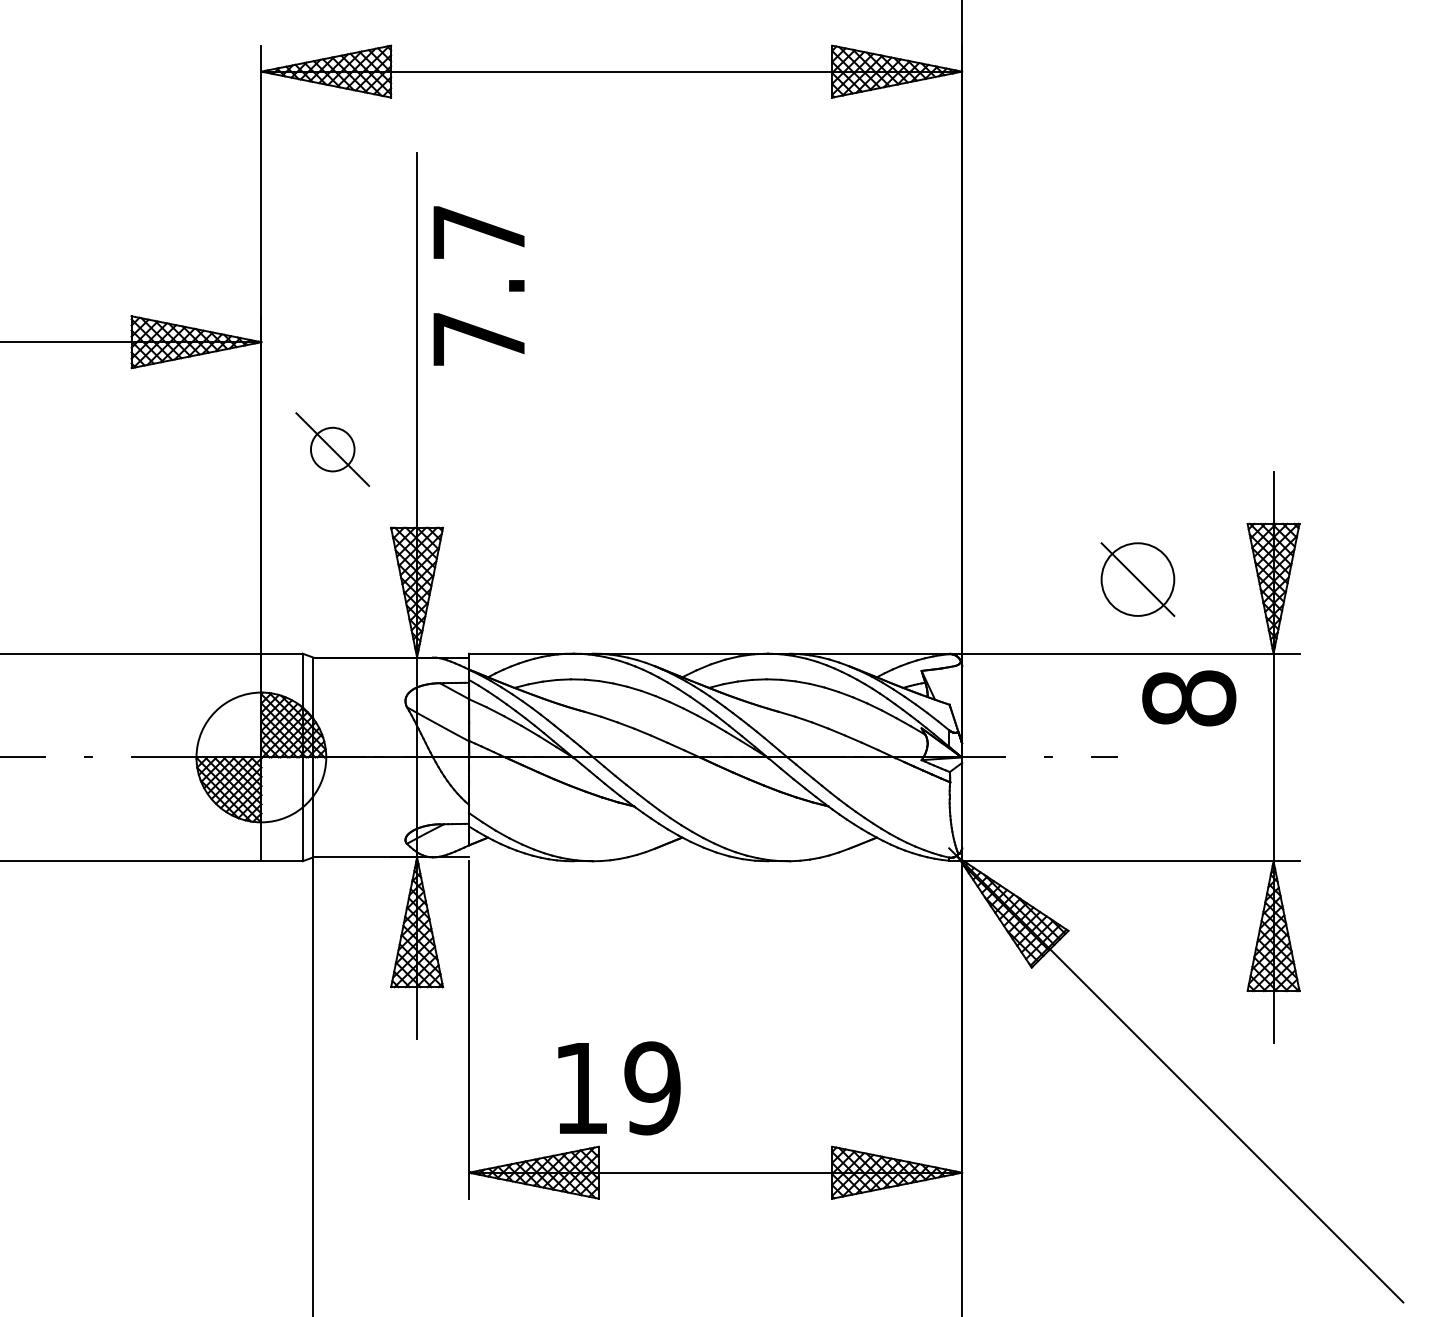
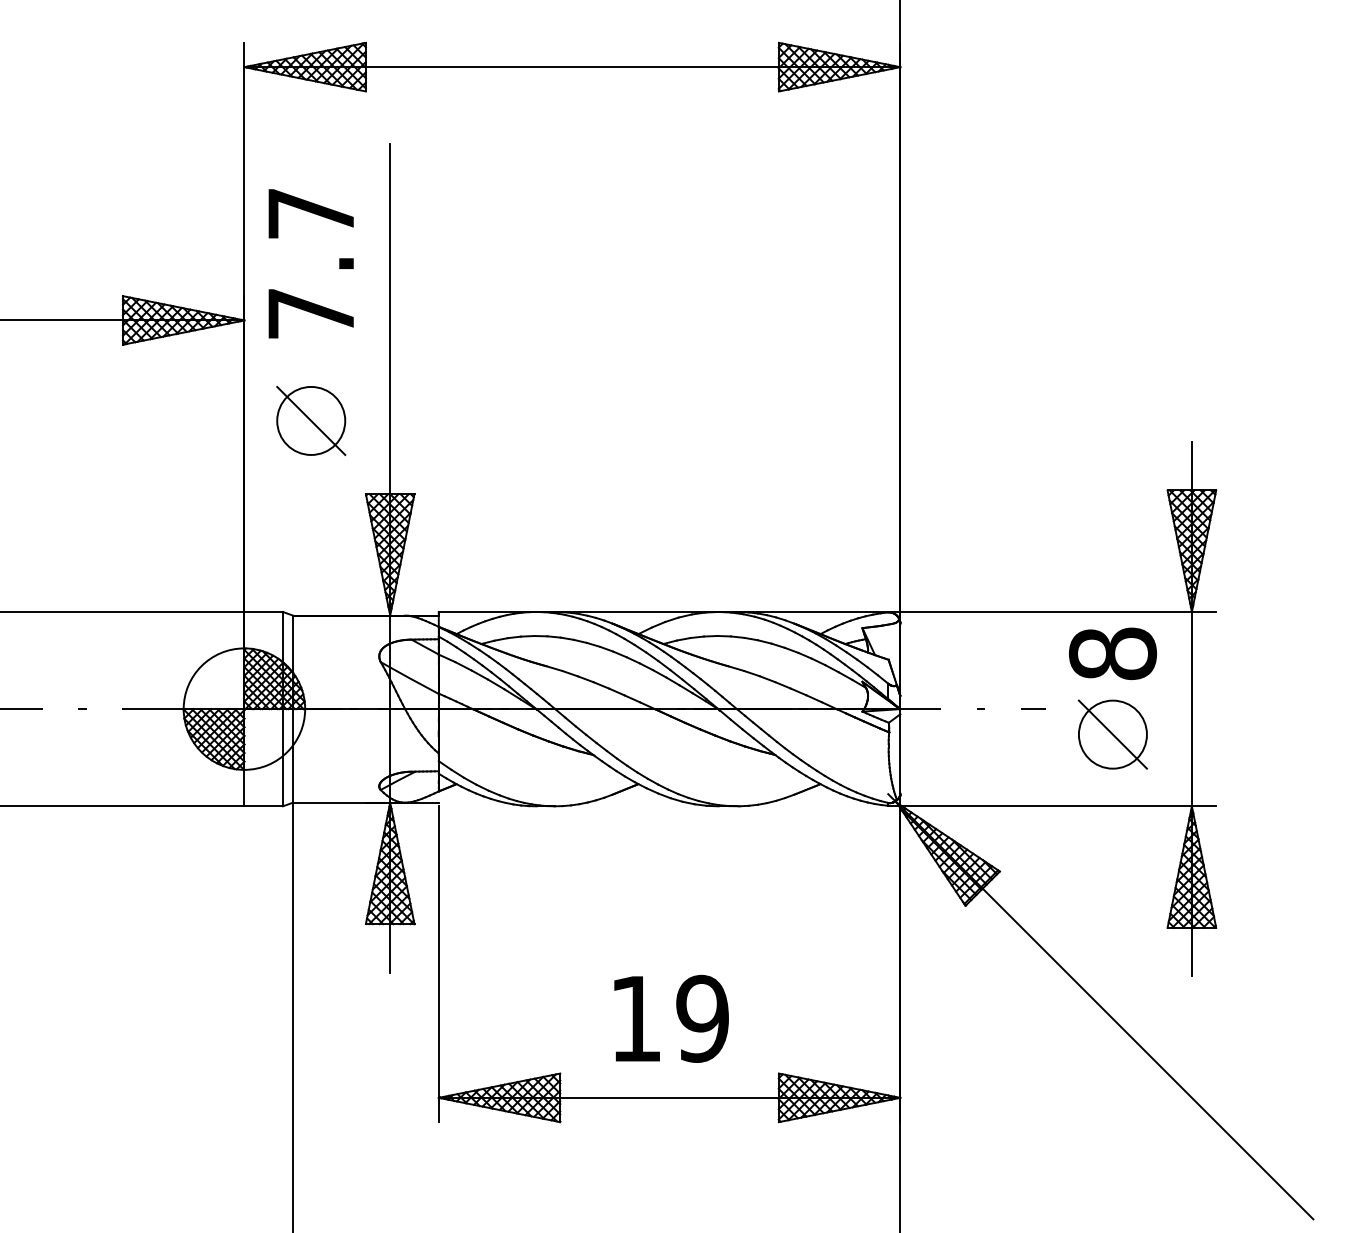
text: (478, 285) -> (310, 263), moved
circle: (333, 449) -> (311, 420), size x1.67
part: (1137, 579) -> (1112, 734), moved
text: (619, 1087) -> (671, 1018), moved

